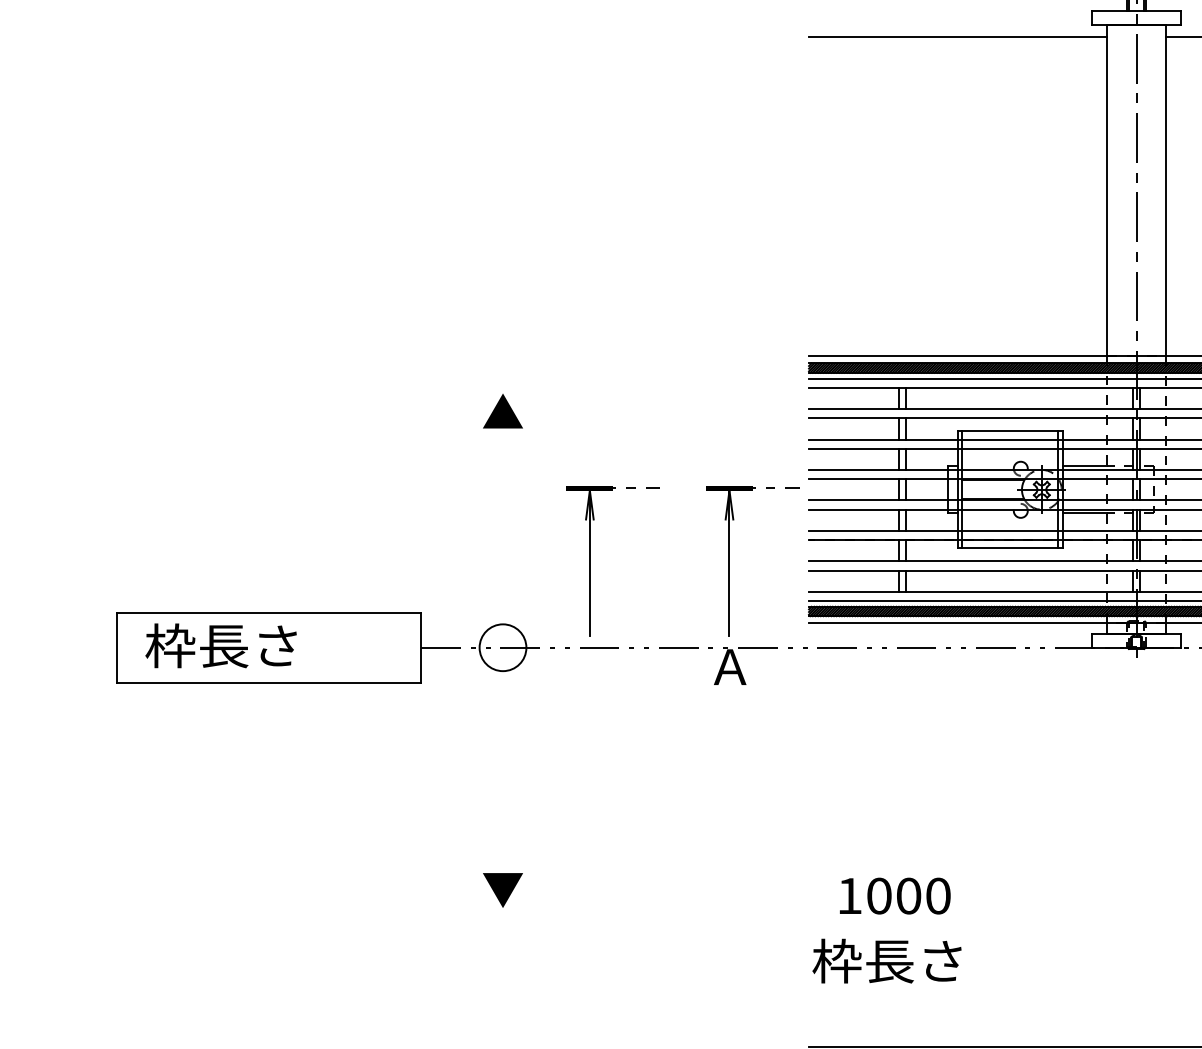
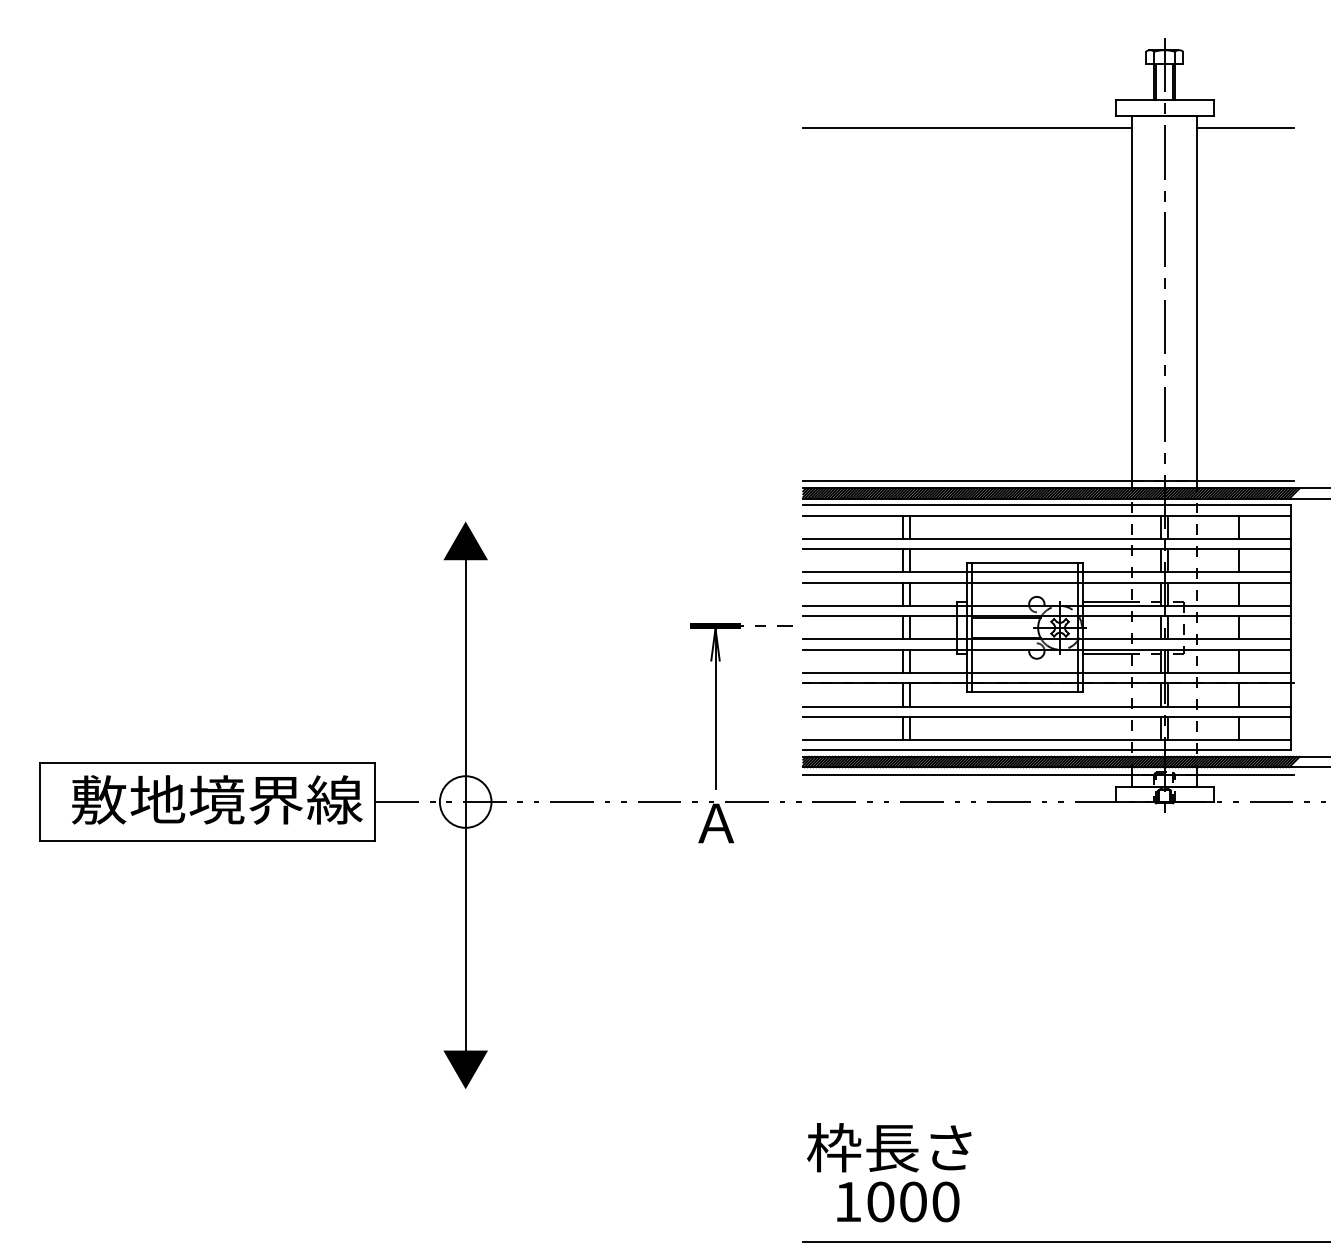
part: (590, 561) -> (562, 706), removed
text: (277, 645) -> (216, 799), 枠長さ -> 敷地境界線
line: (502, 650) -> (465, 805), added
text: (895, 895) -> (898, 1201), moved

